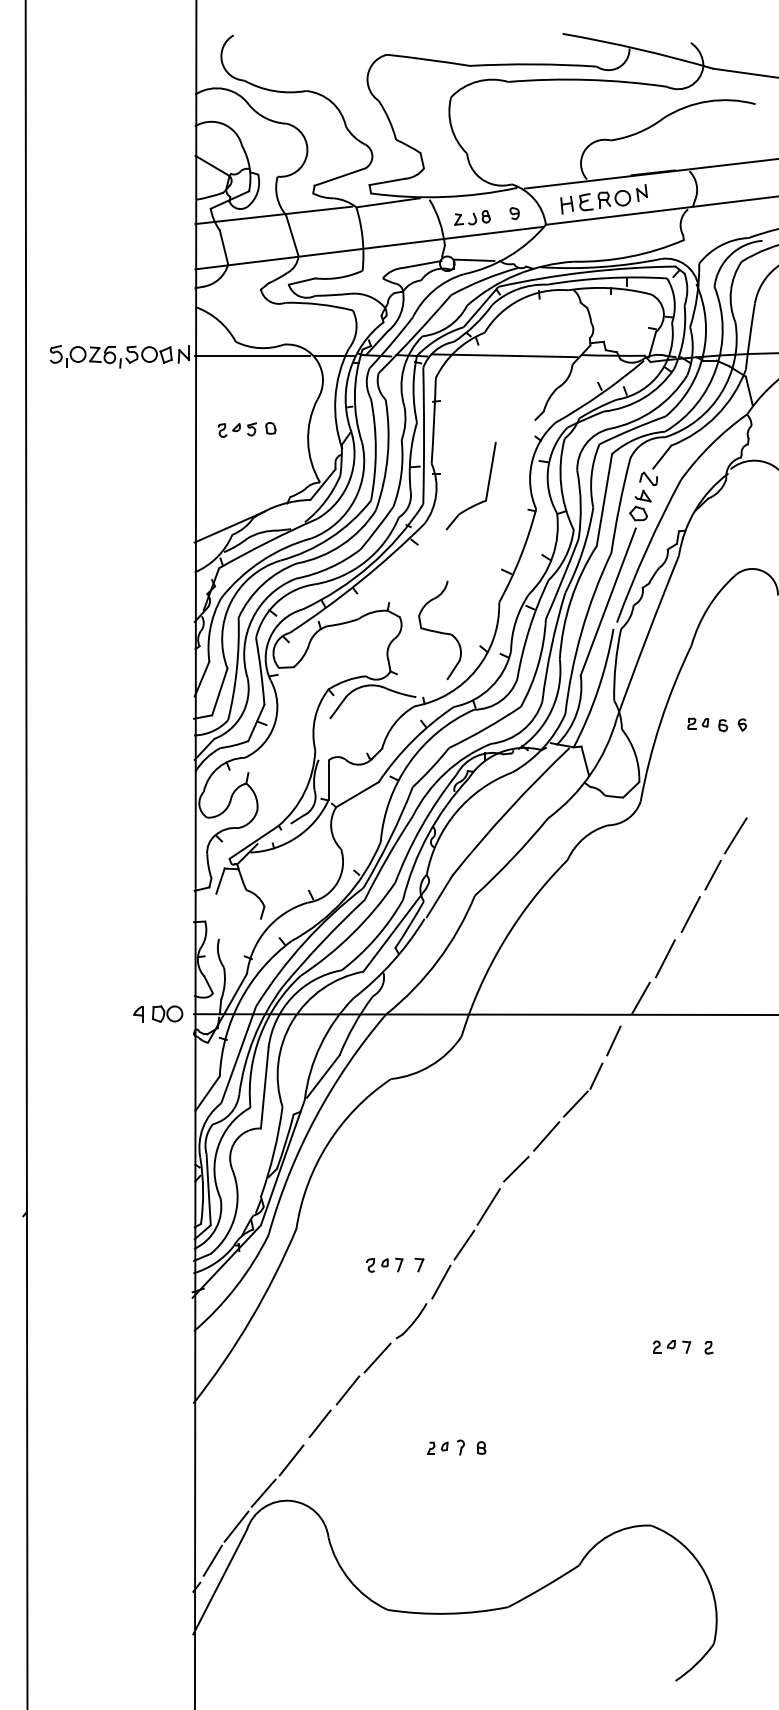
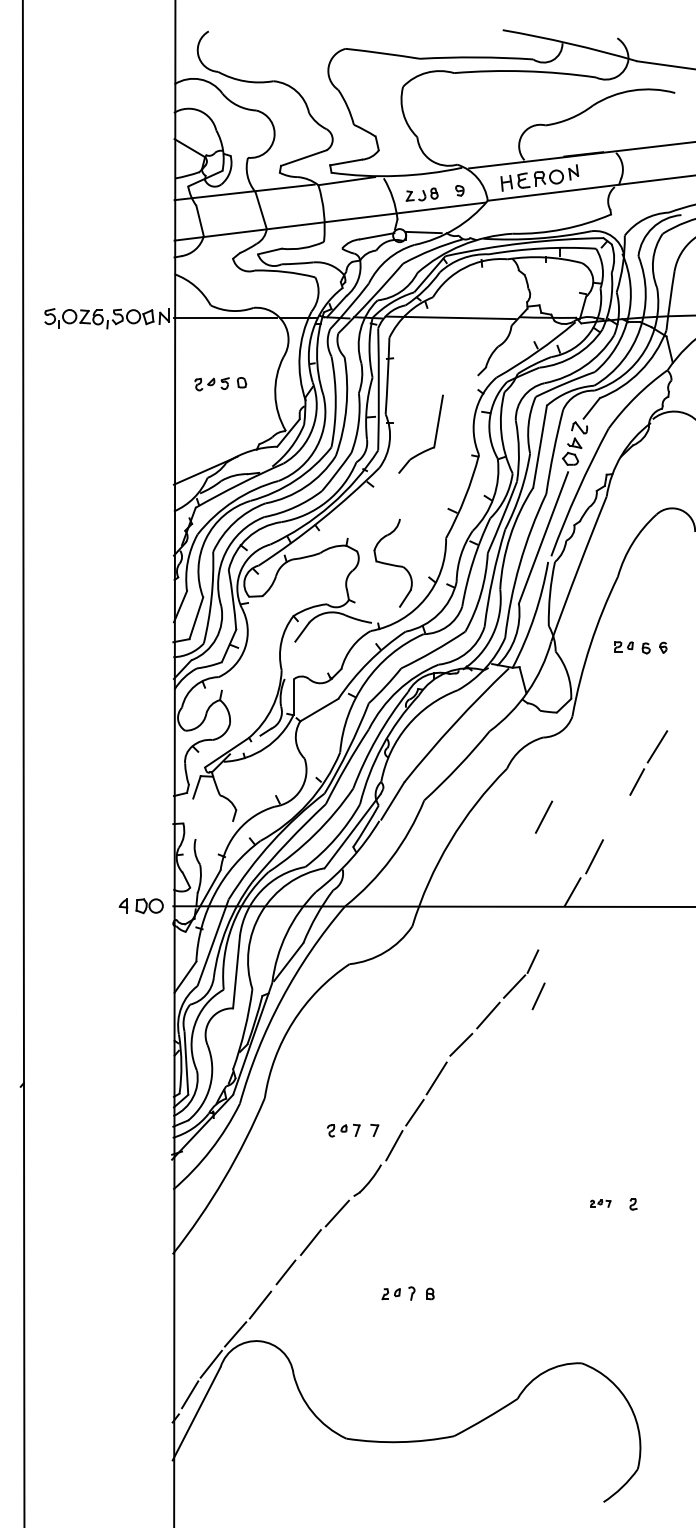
line: (690, 914) -> (543, 817), moved
line: (613, 1040) -> (538, 995), moved
part: (672, 1346) -> (600, 1203), size x0.6

